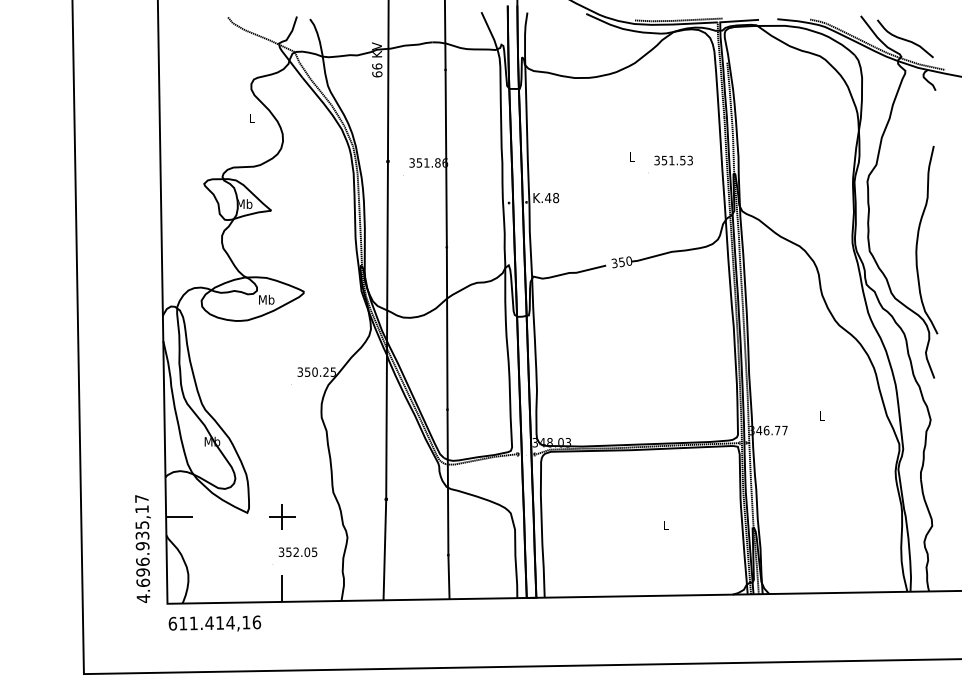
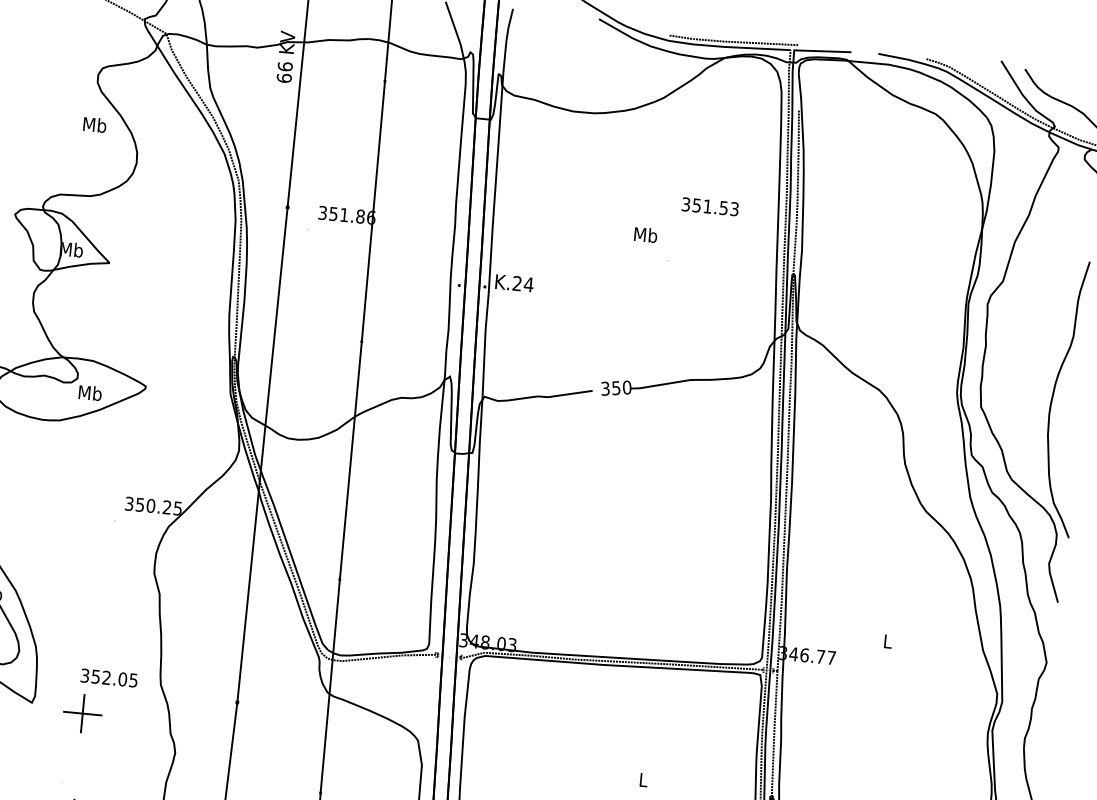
text: (252, 118) -> (95, 125), L -> Mb
text: (631, 156) -> (645, 234), L -> Mb
text: (673, 160) -> (710, 206), moved
text: (551, 197) -> (522, 283), K.48 -> K.24
text: (297, 552) -> (108, 678), moved

